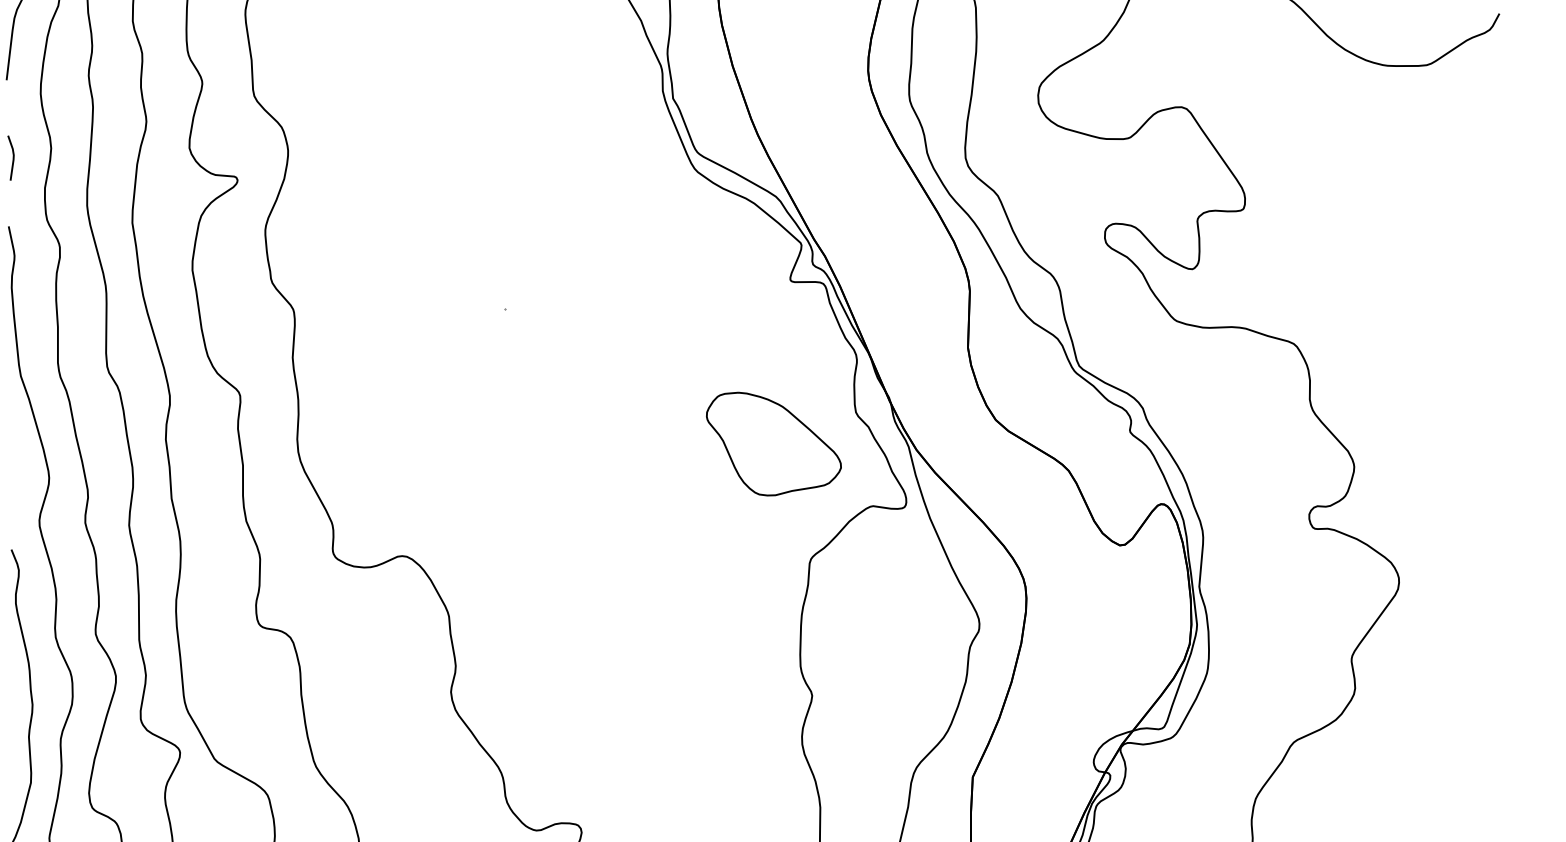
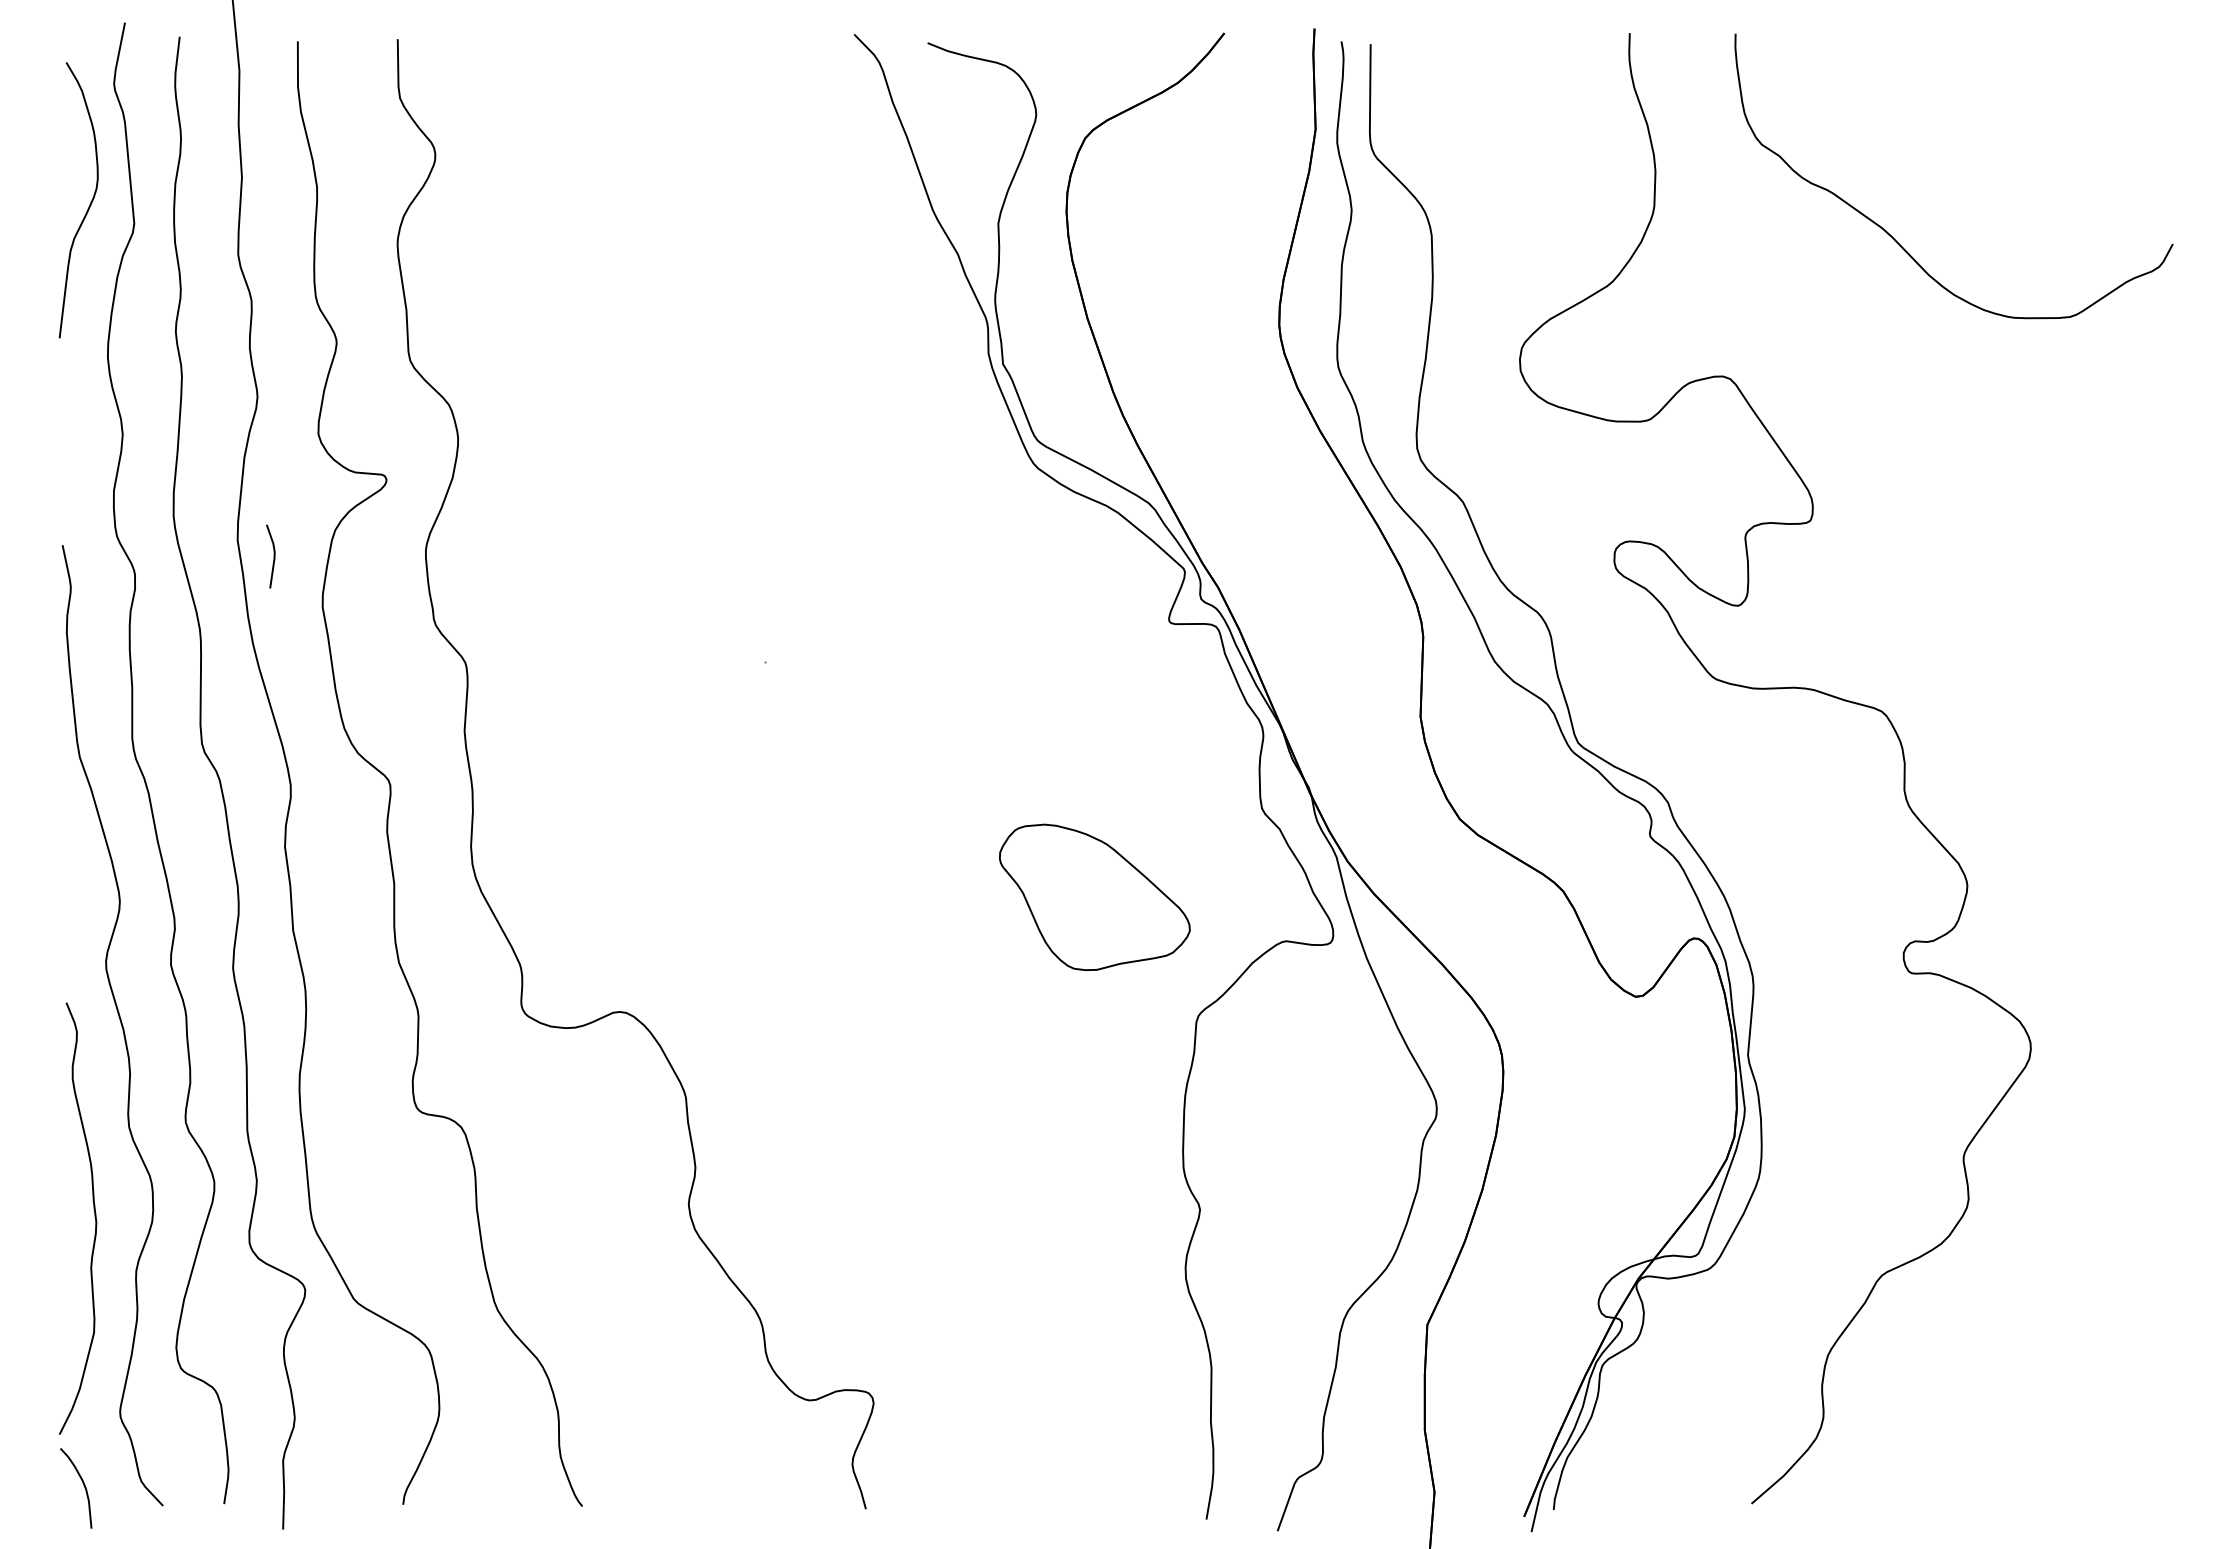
line: (12, 158) -> (273, 556), moved
part: (773, 443) -> (1094, 896), moved

